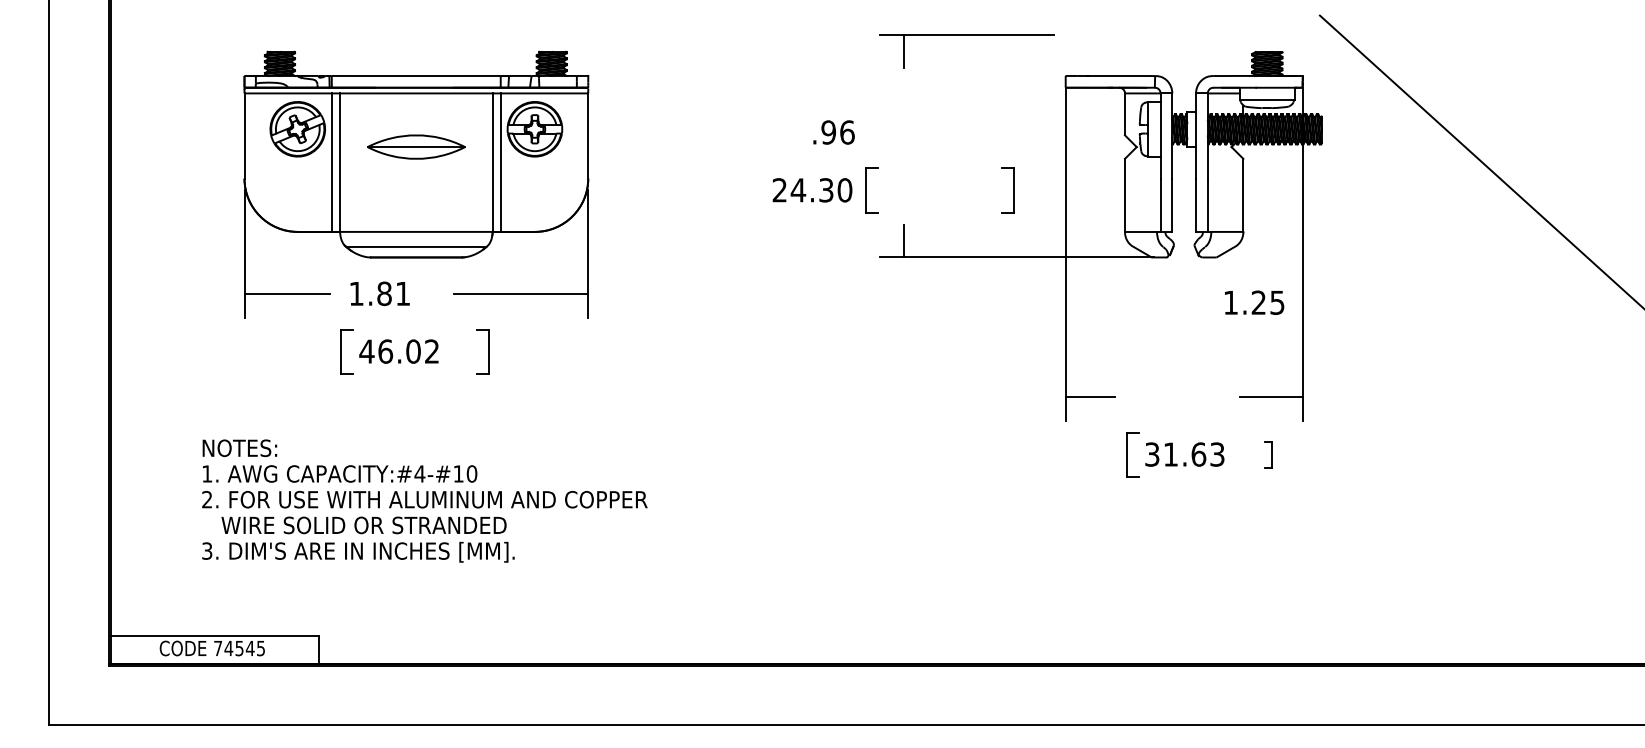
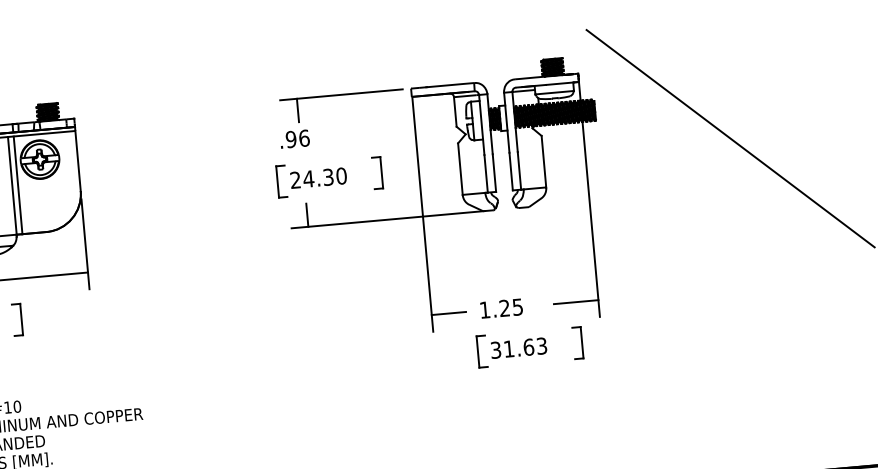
part: (966, 35) -> (341, 95), moved
text: (833, 132) -> (294, 139), moved
text: (812, 190) -> (318, 178), moved
text: (1254, 302) -> (501, 308), moved
part: (1268, 454) -> (577, 342), size x1.67

